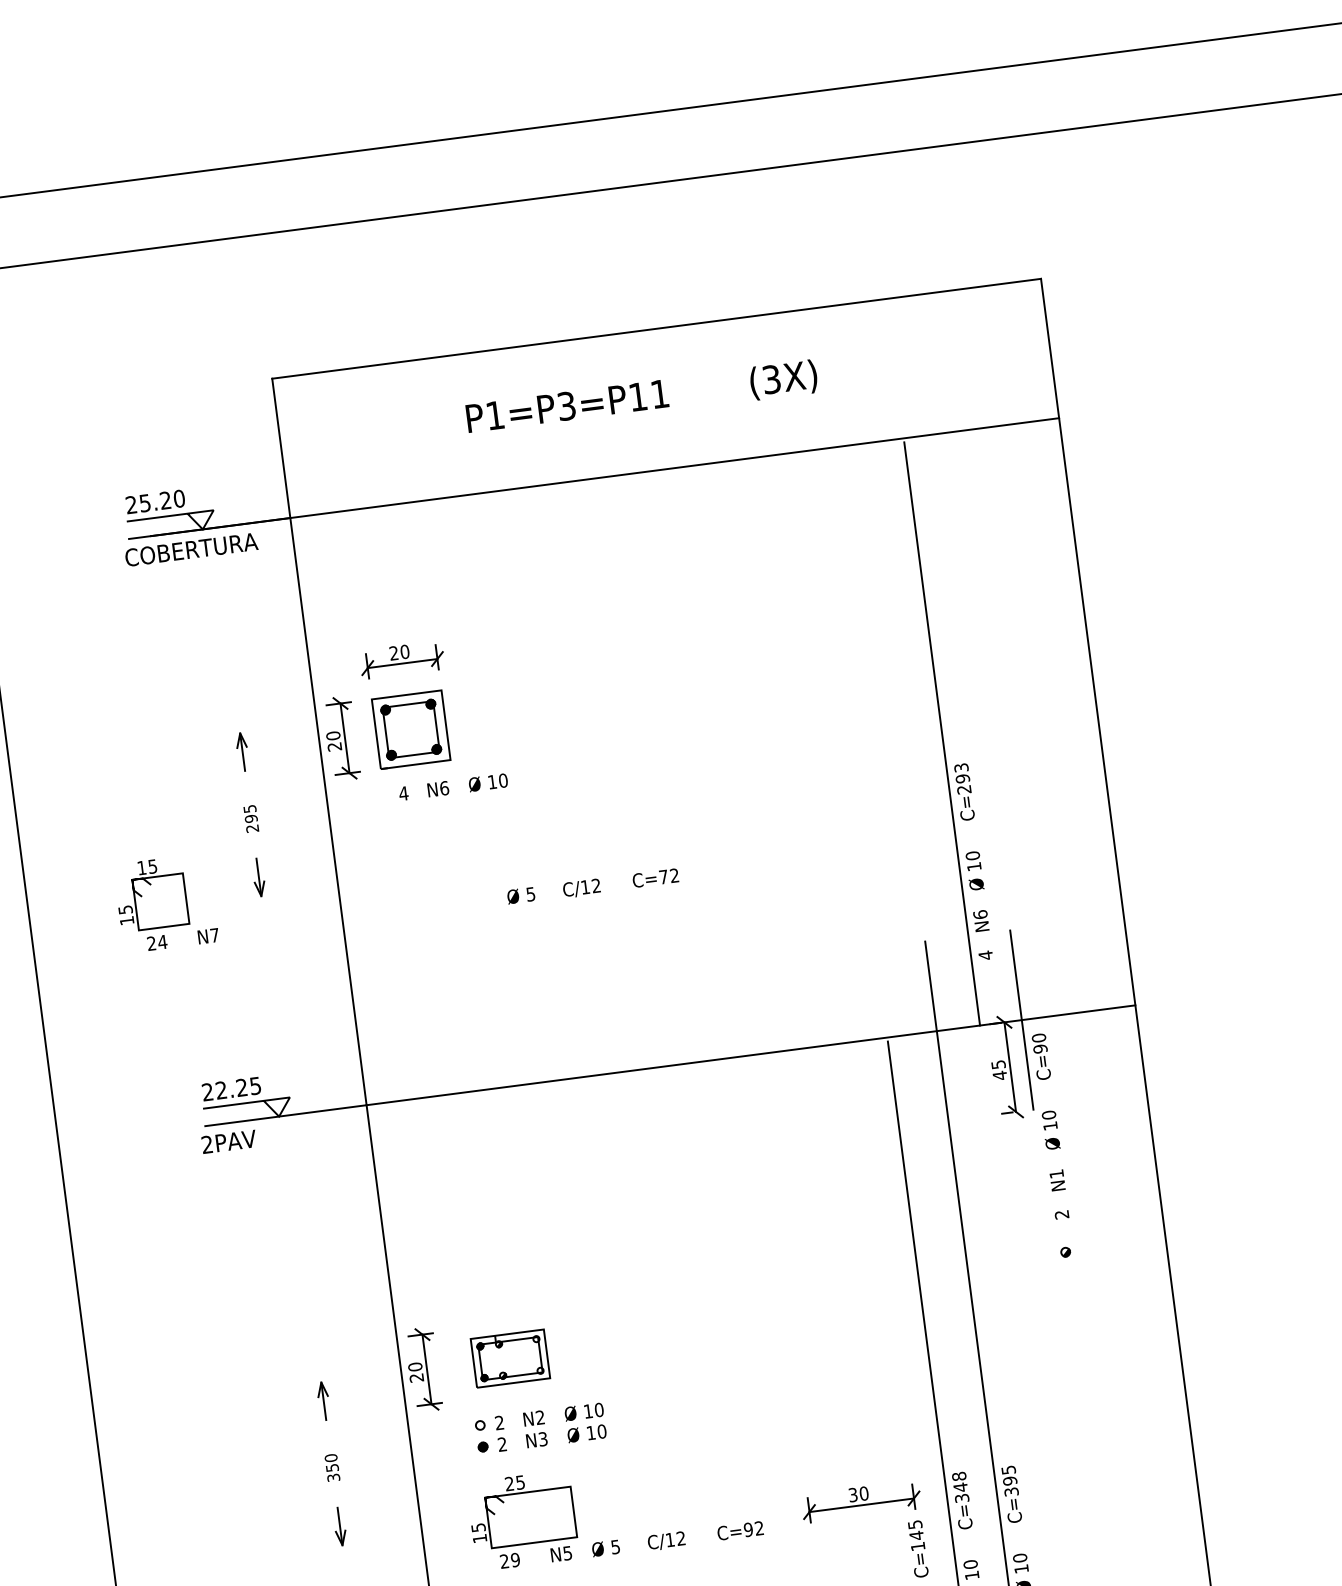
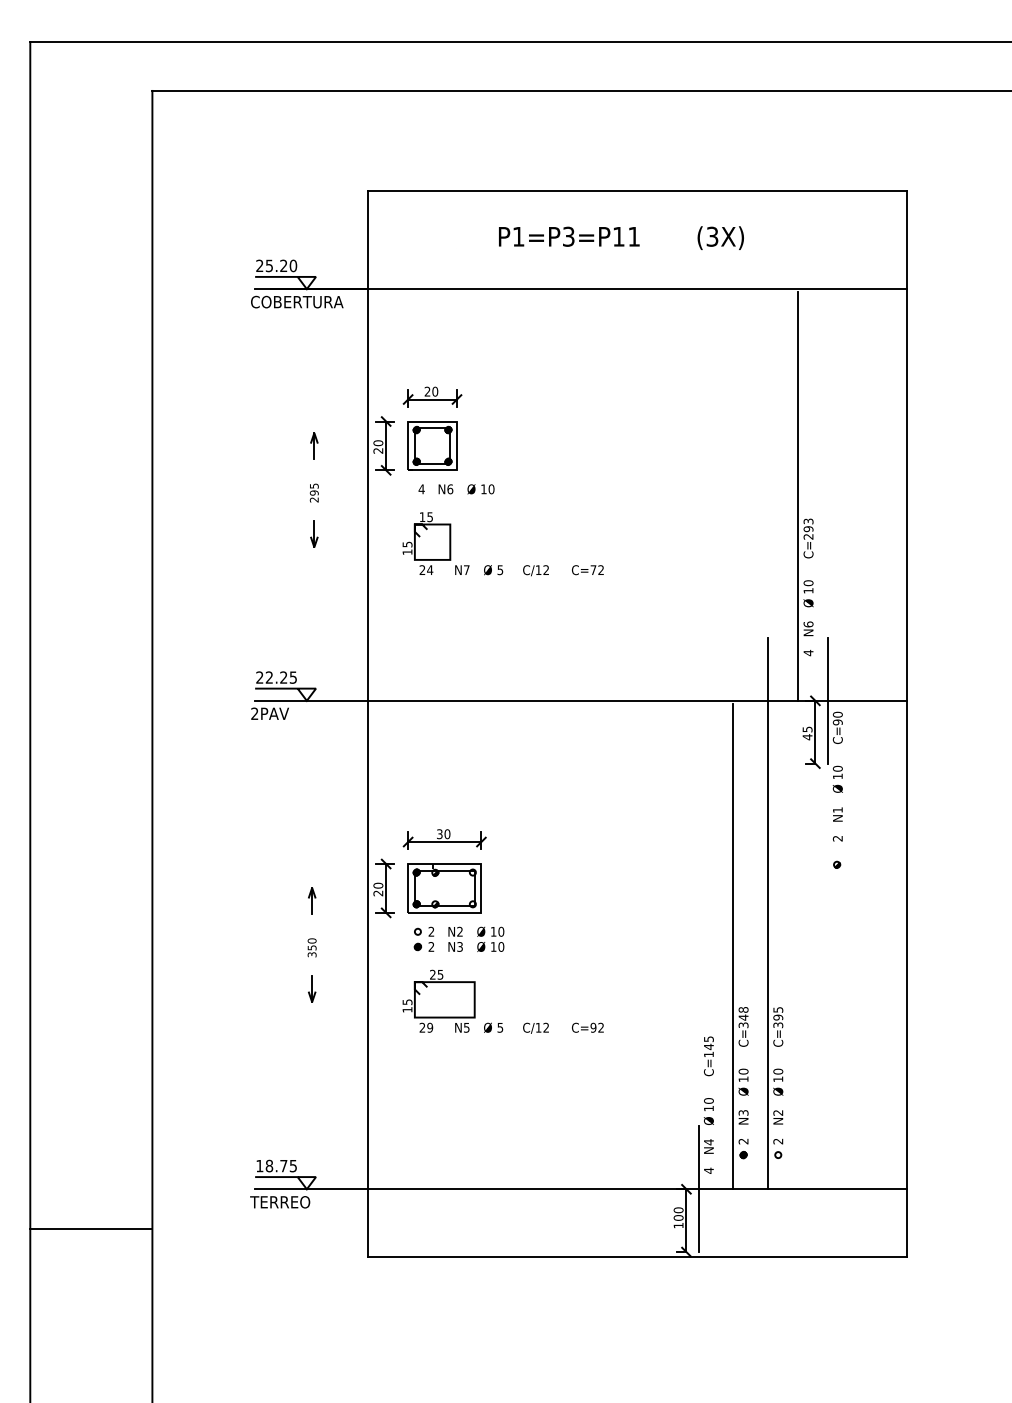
part: (165, 903) -> (435, 543), moved
part: (510, 1358) -> (444, 888), size x1.43
part: (860, 1501) -> (444, 839), moved

